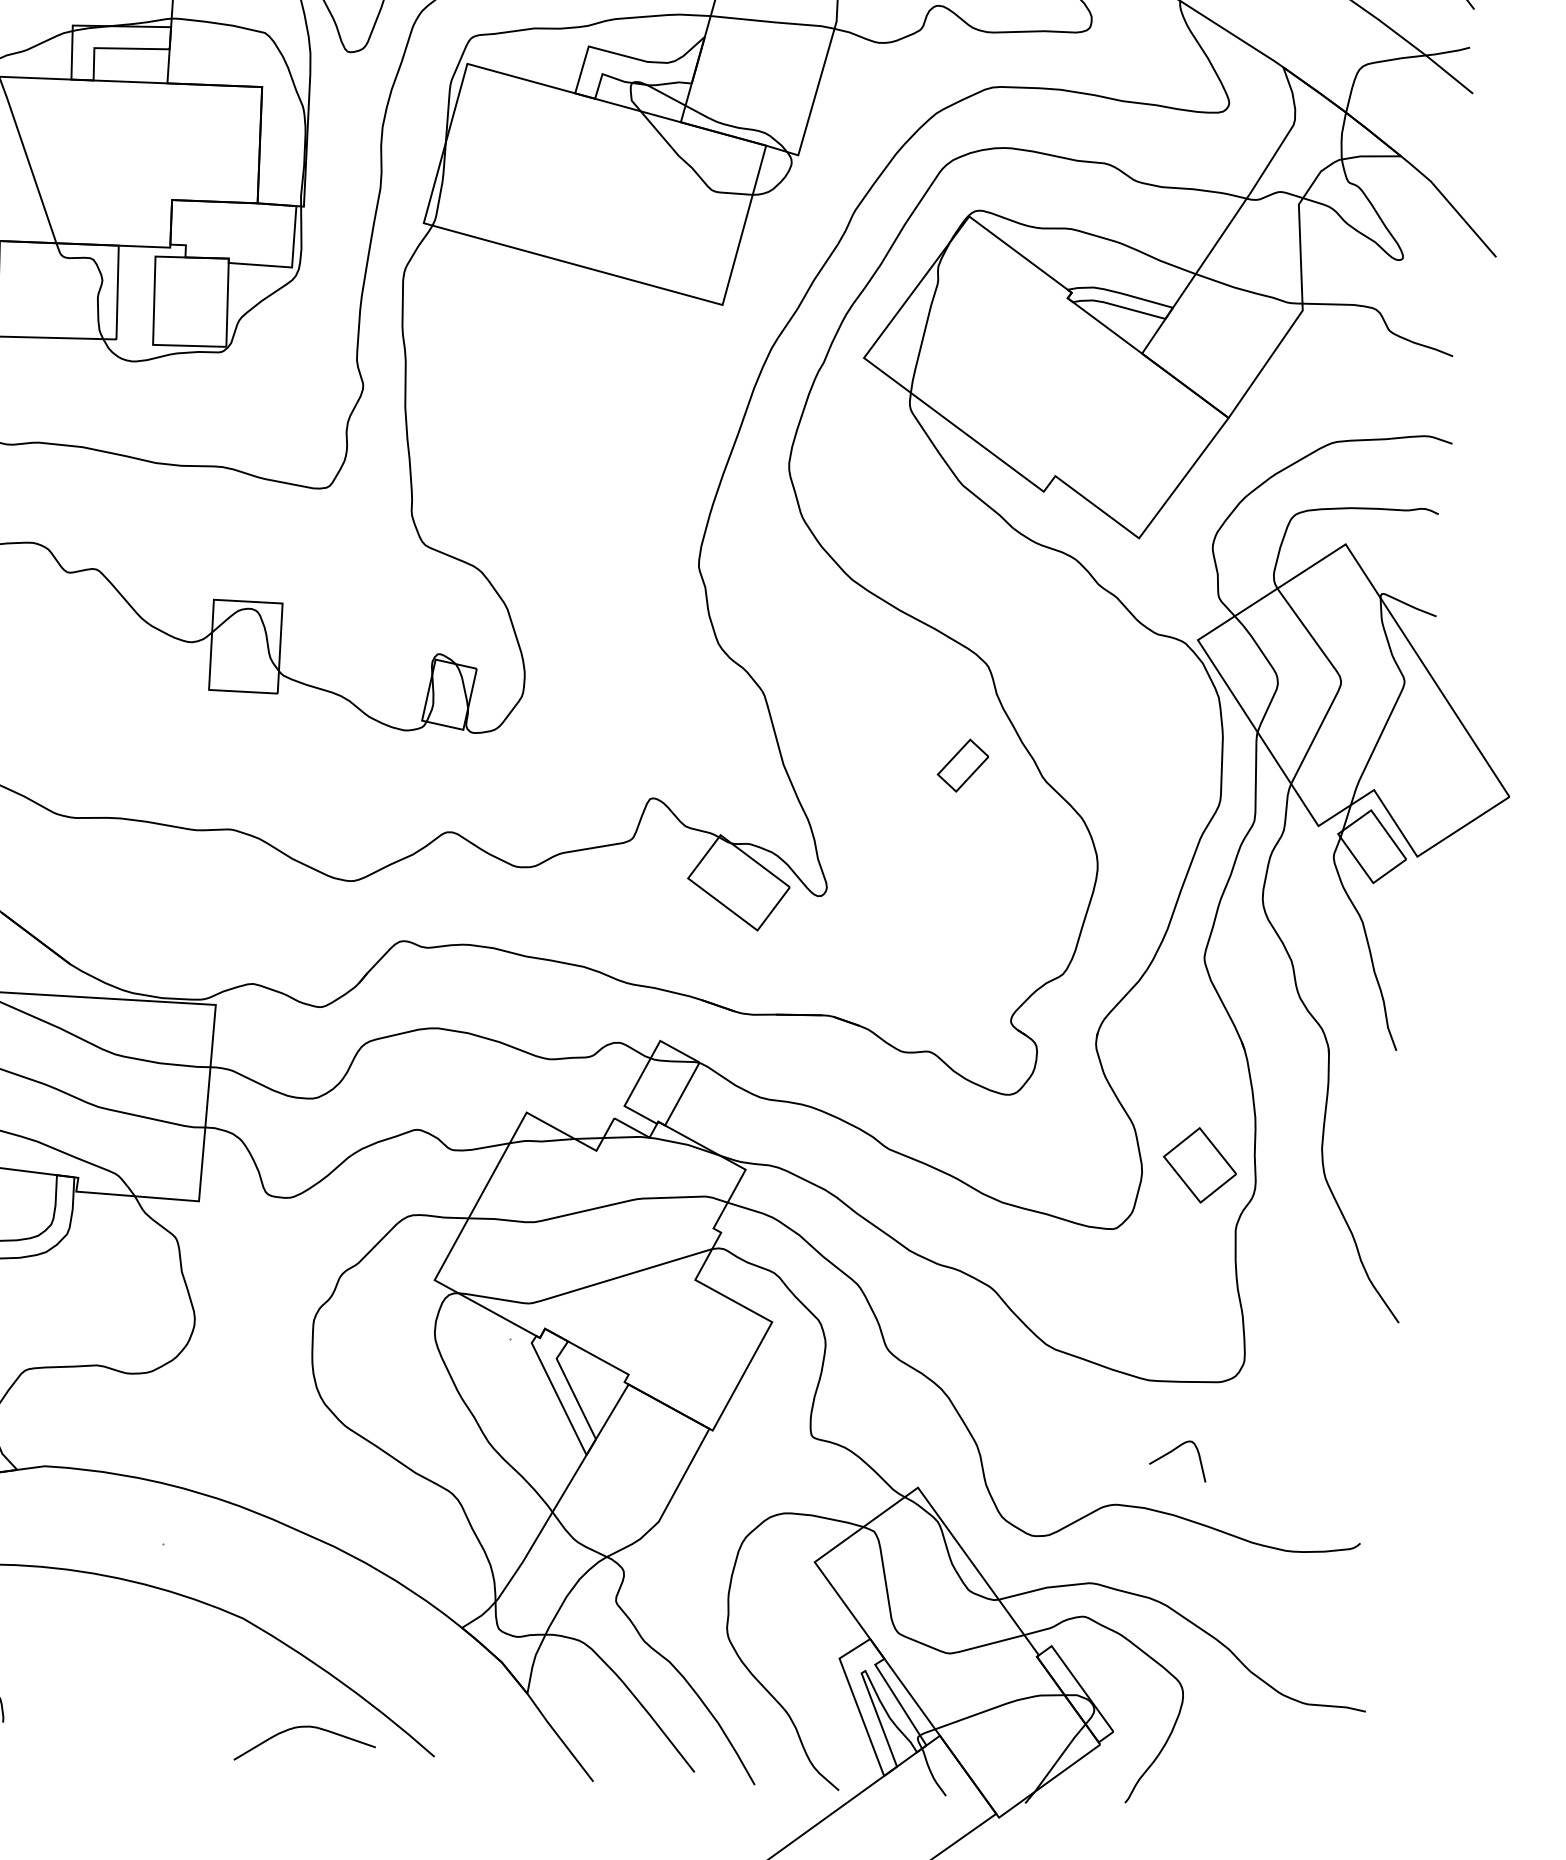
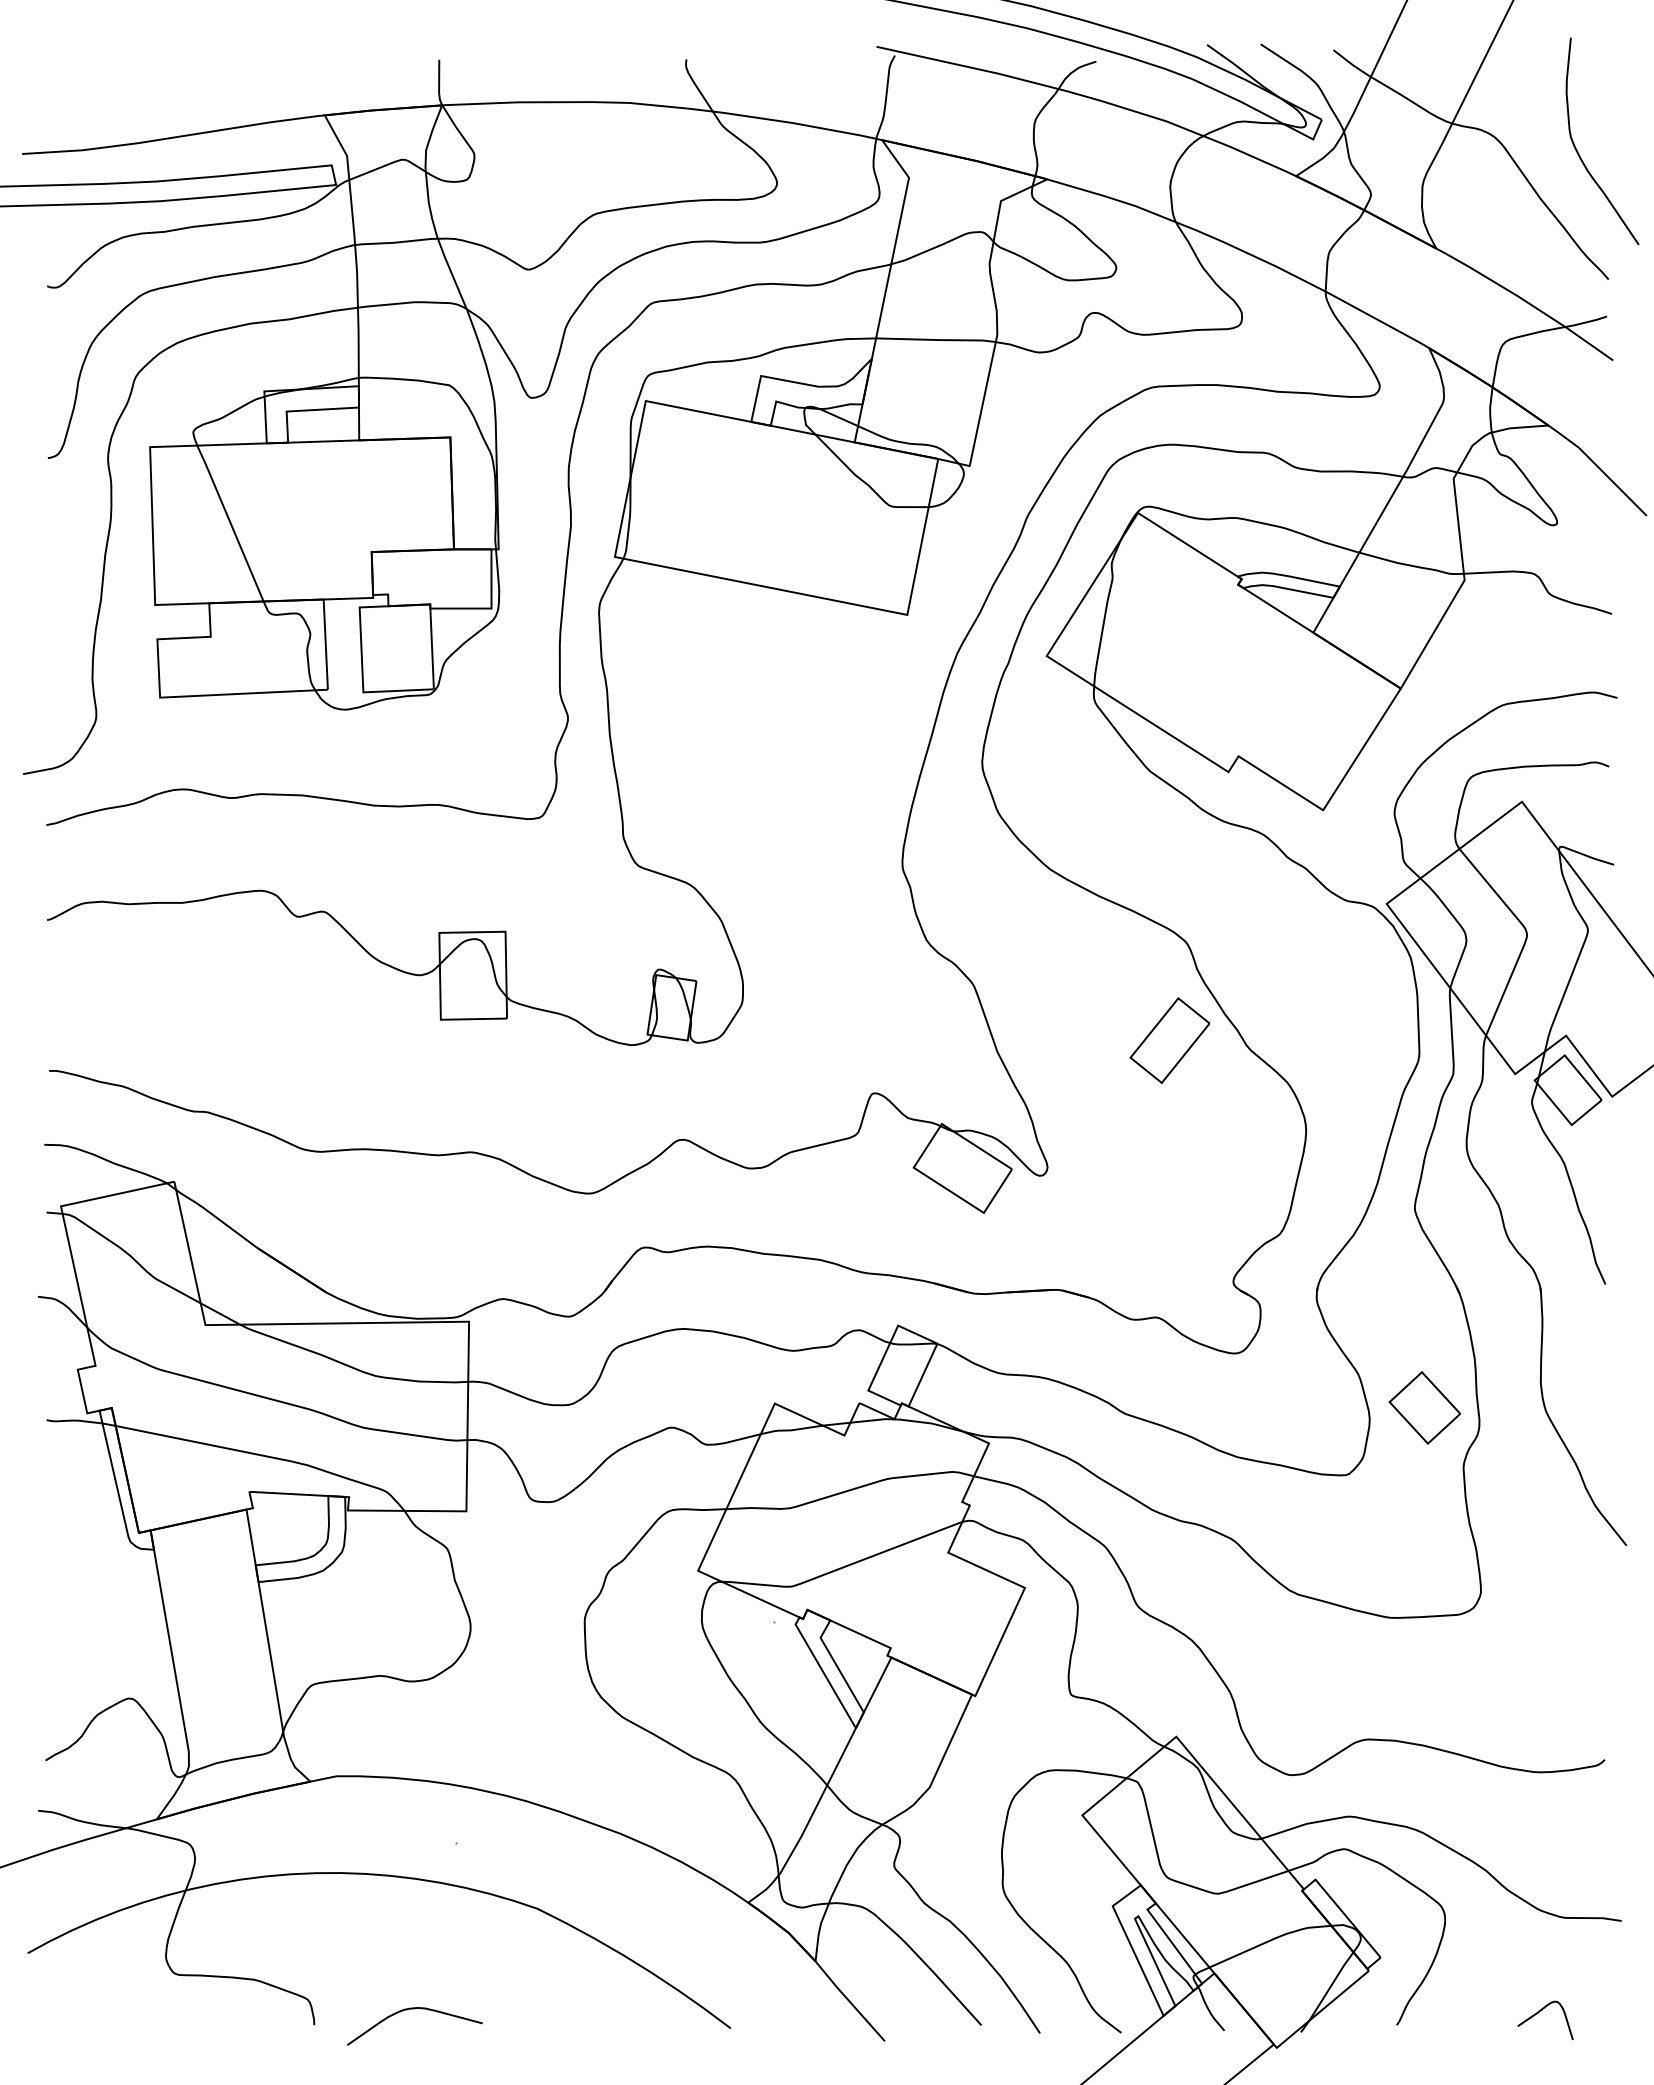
part: (962, 765) -> (1169, 1040), size x1.67
curve: (1175, 1450) -> (1541, 2011), moved
curve: (306, 1727) -> (414, 2009), moved

